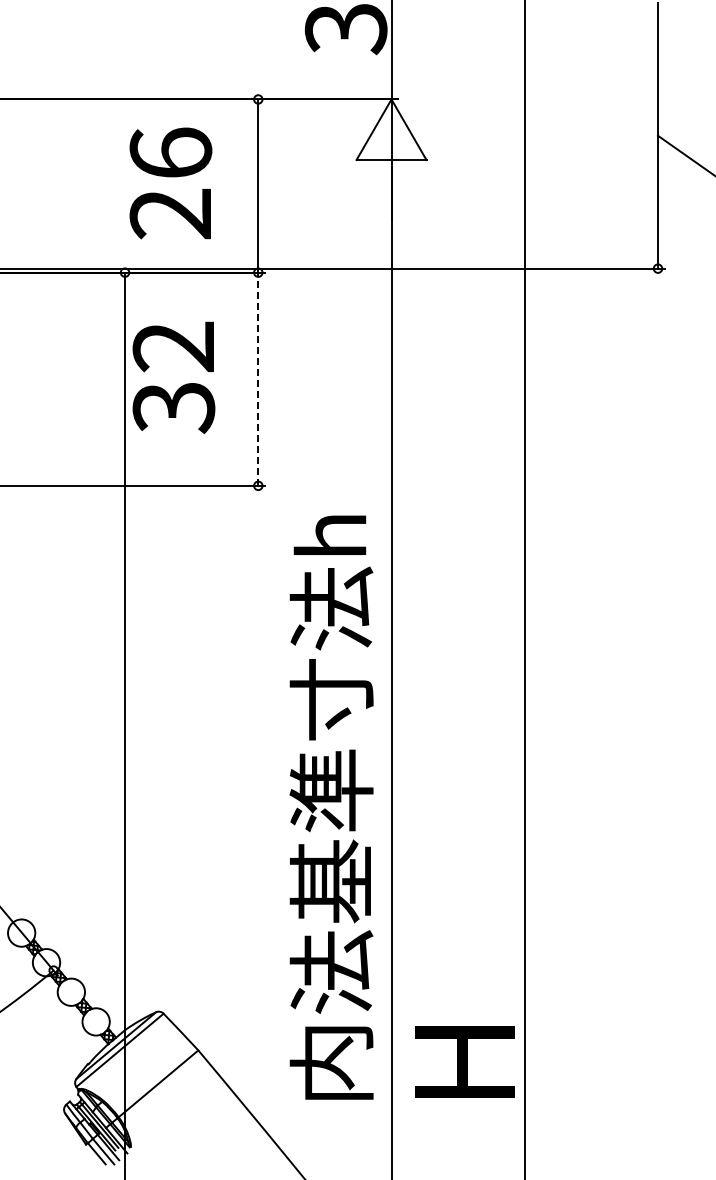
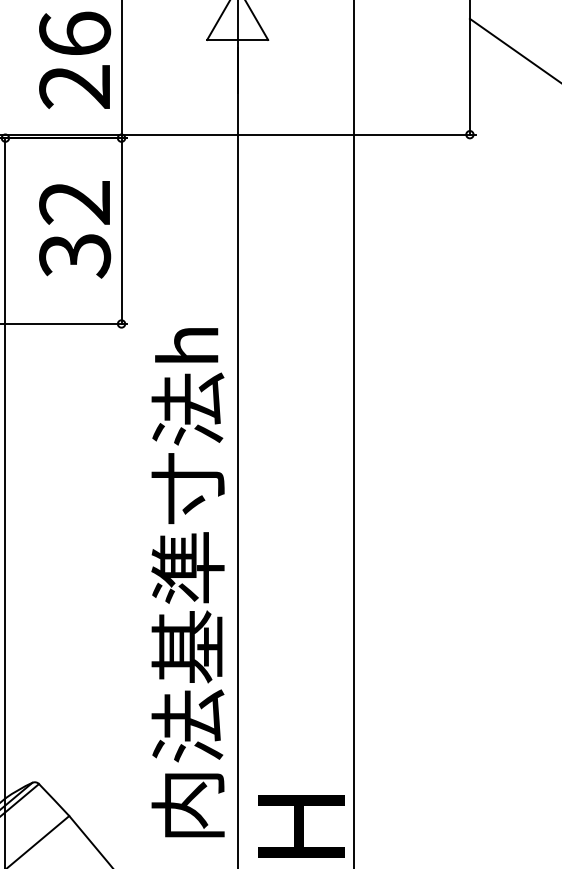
text: (170, 183) -> (74, 60), moved
text: (173, 377) -> (74, 229), moved
line: (258, 379) -> (121, 231), dashed -> solid
text: (331, 807) -> (187, 582), moved

